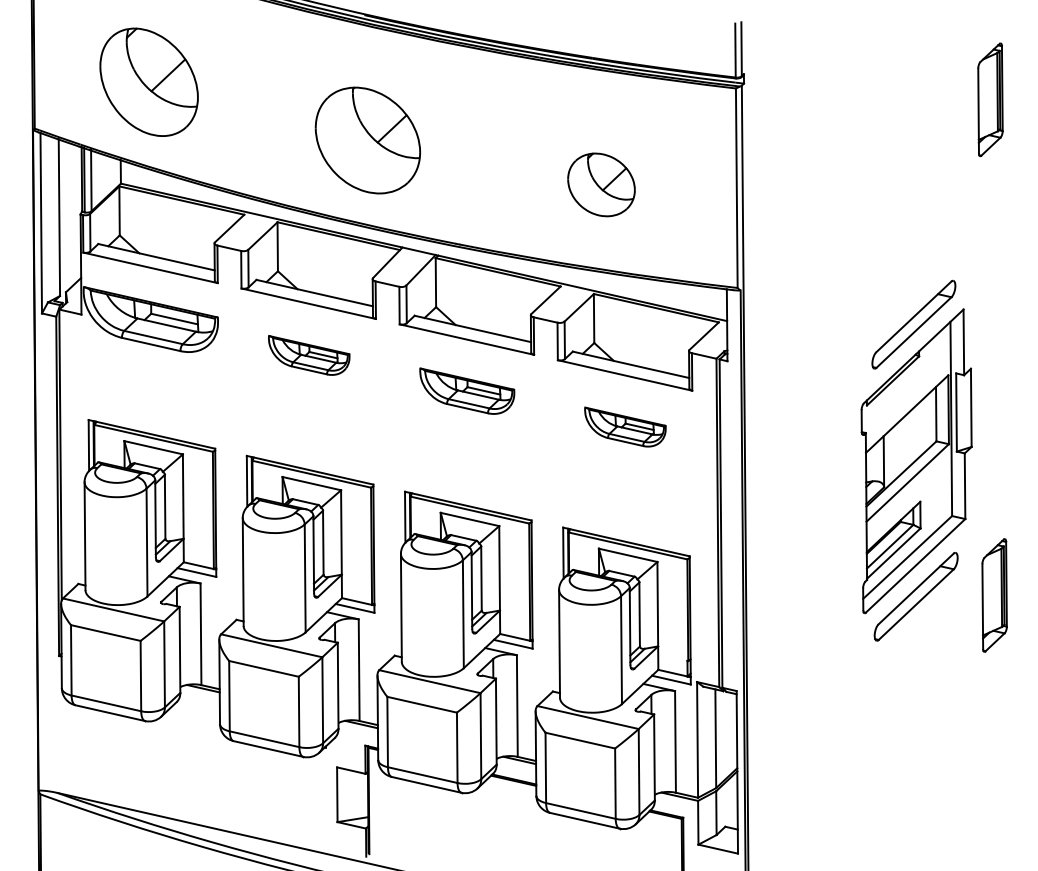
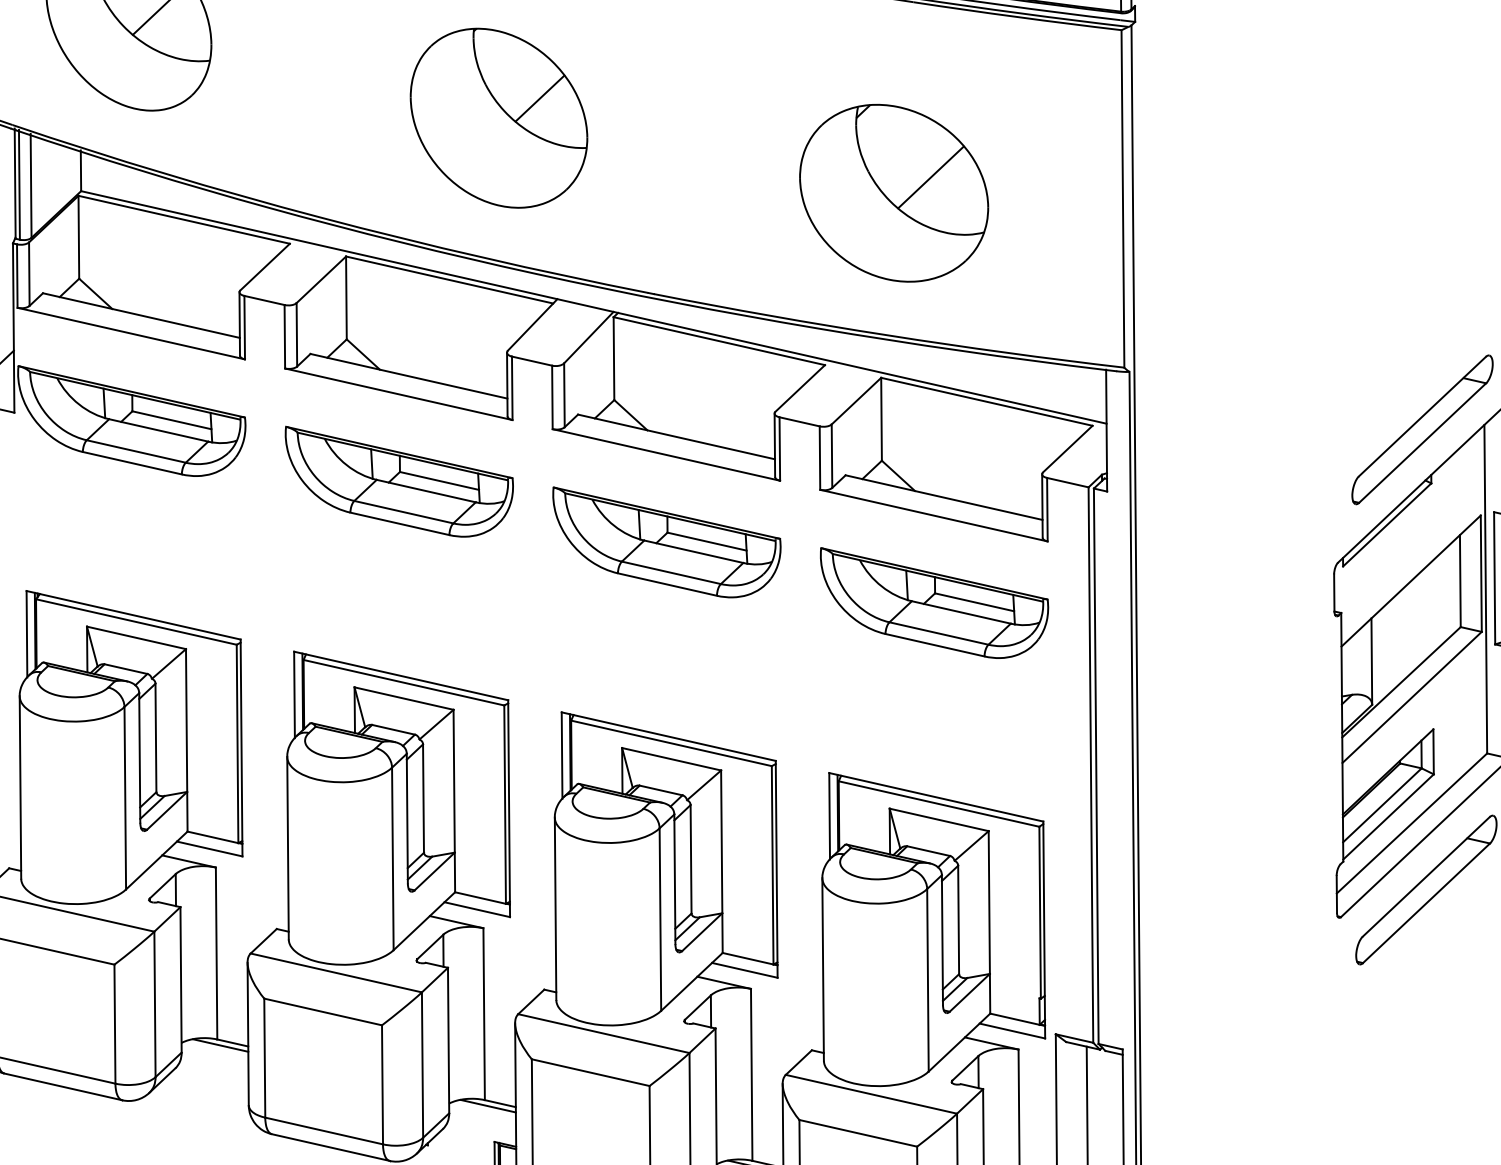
part: (601, 184) -> (894, 192), size x1.67
part: (309, 355) -> (400, 481), size x1.67
part: (467, 390) -> (667, 541), size x1.43
part: (625, 426) -> (934, 601), size x1.67

